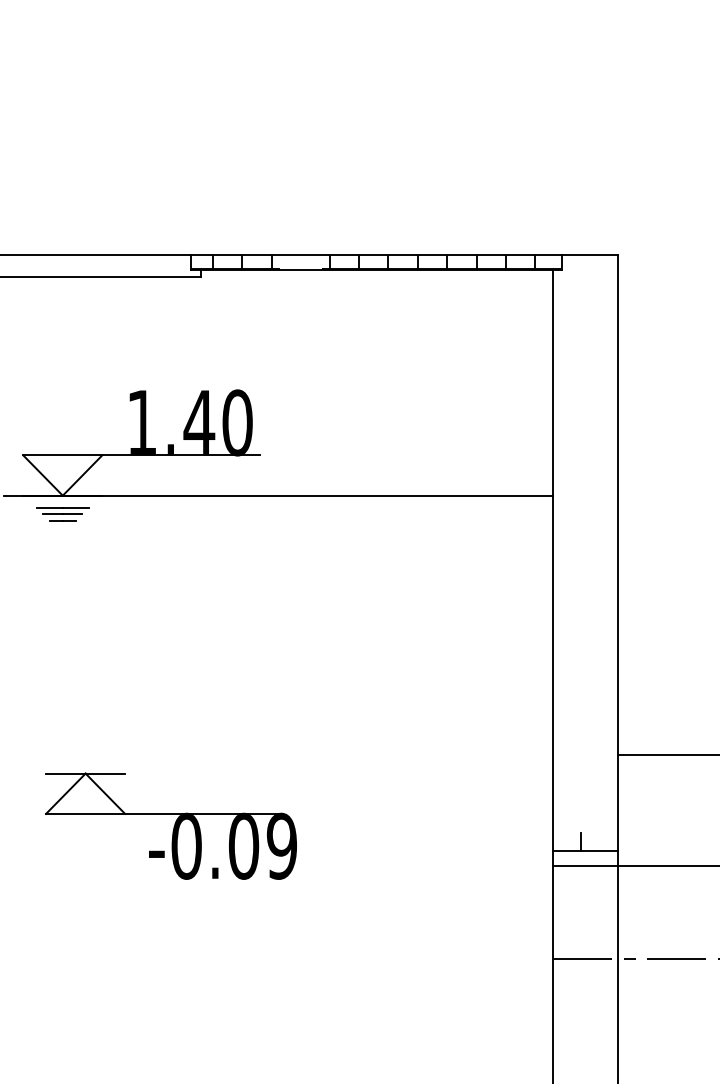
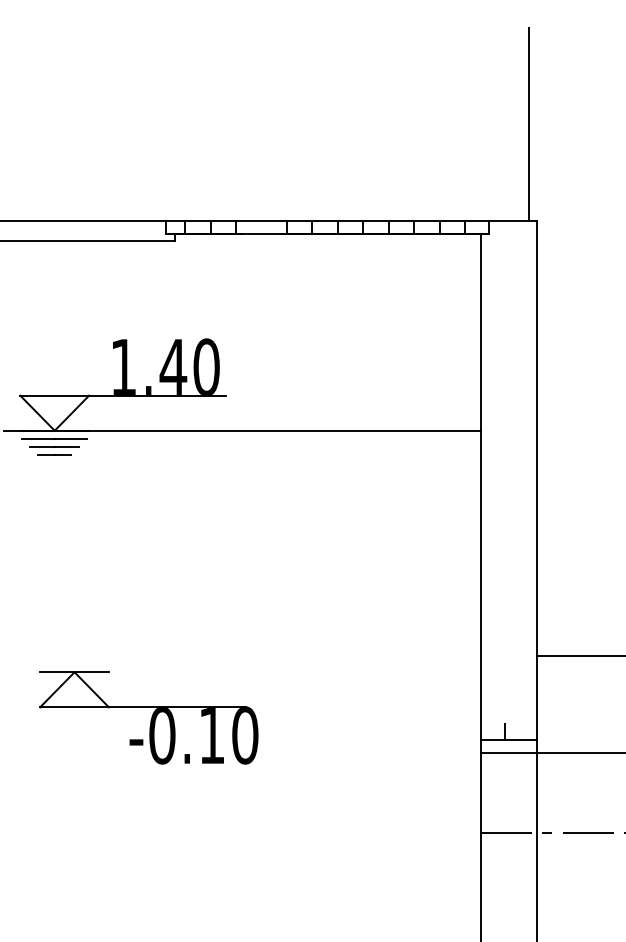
line: (608, 143) -> (528, 124), added
part: (62, 513) -> (54, 446), size x1.43
text: (263, 845) -> (229, 734), -0.09 -> -0.10

